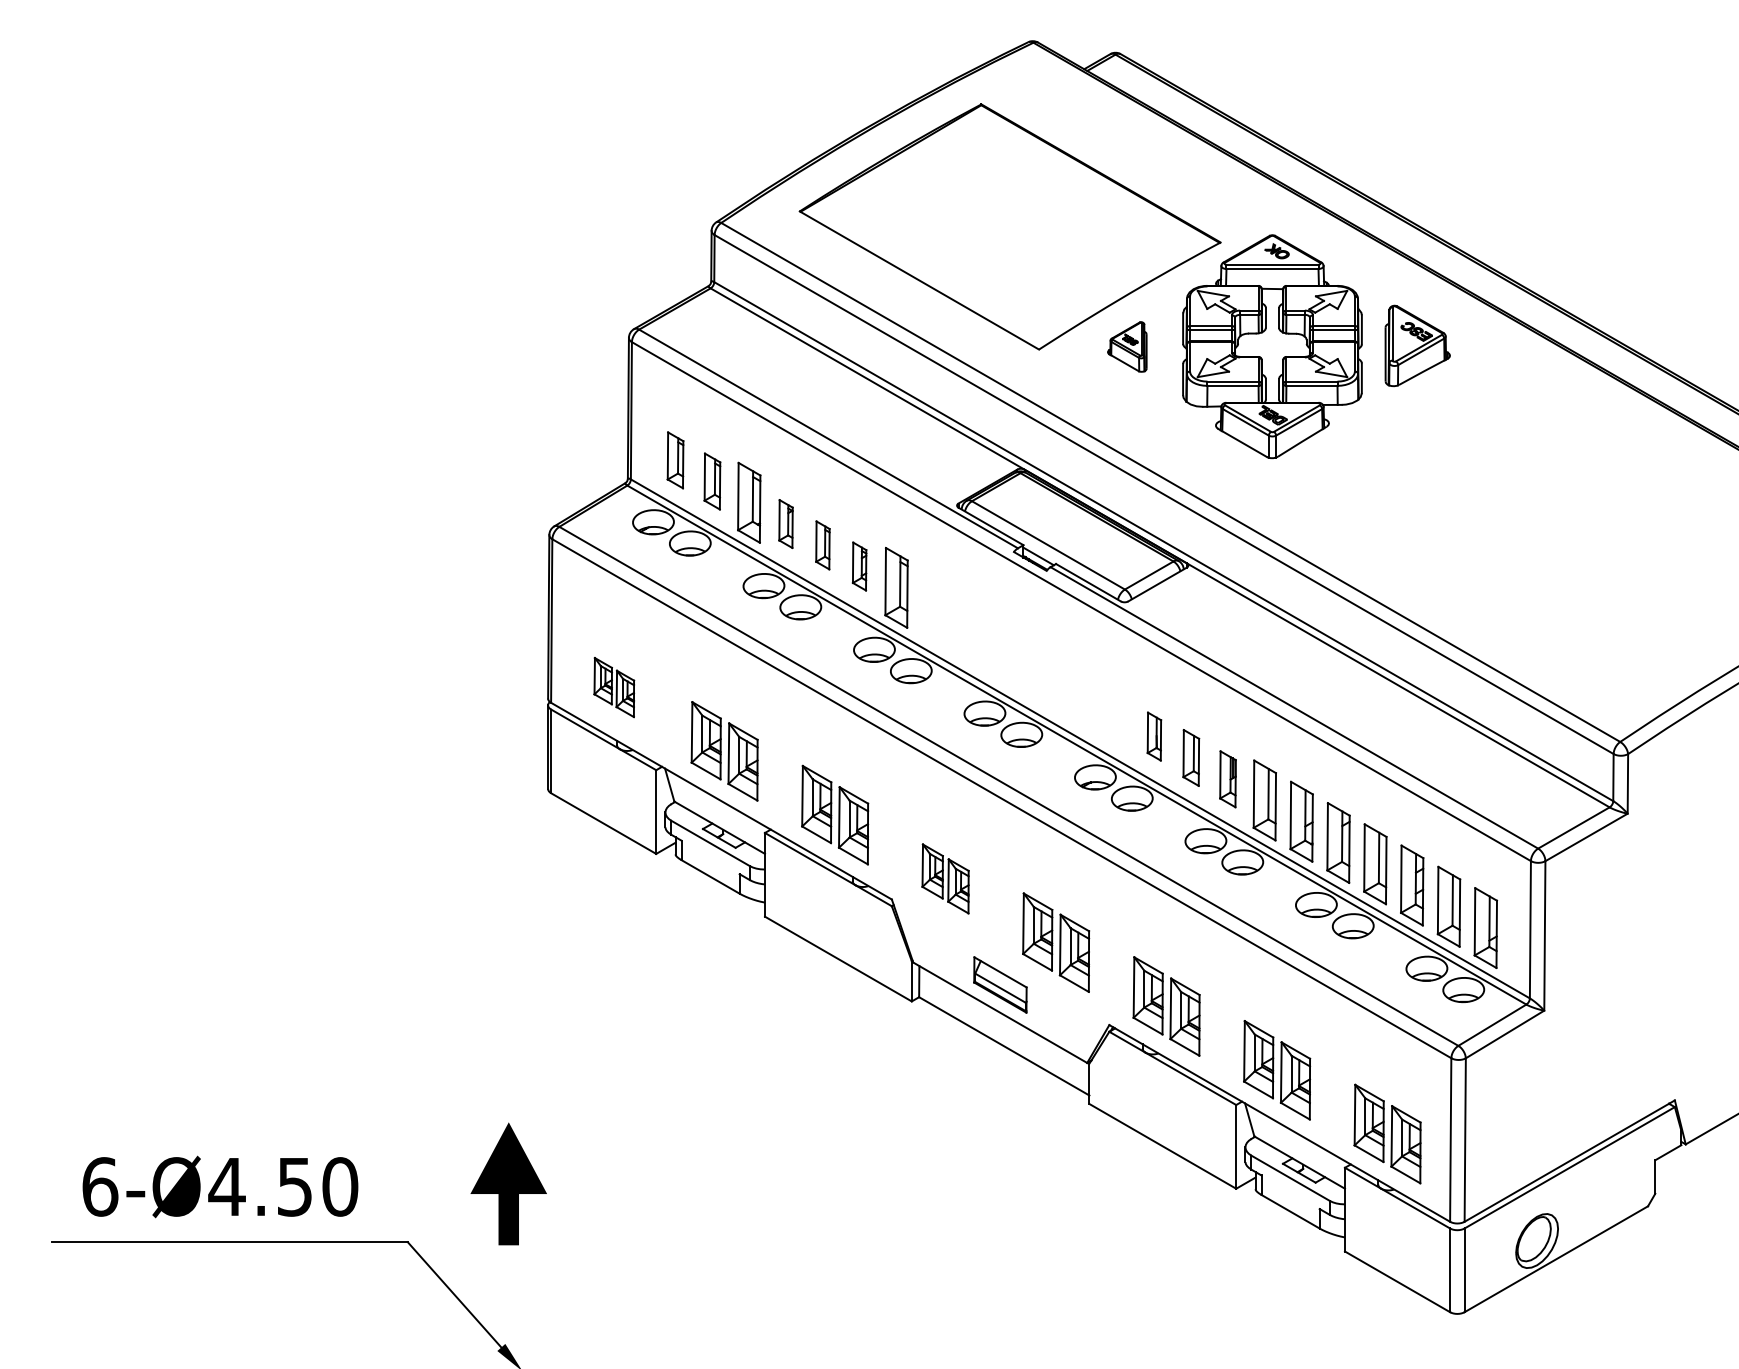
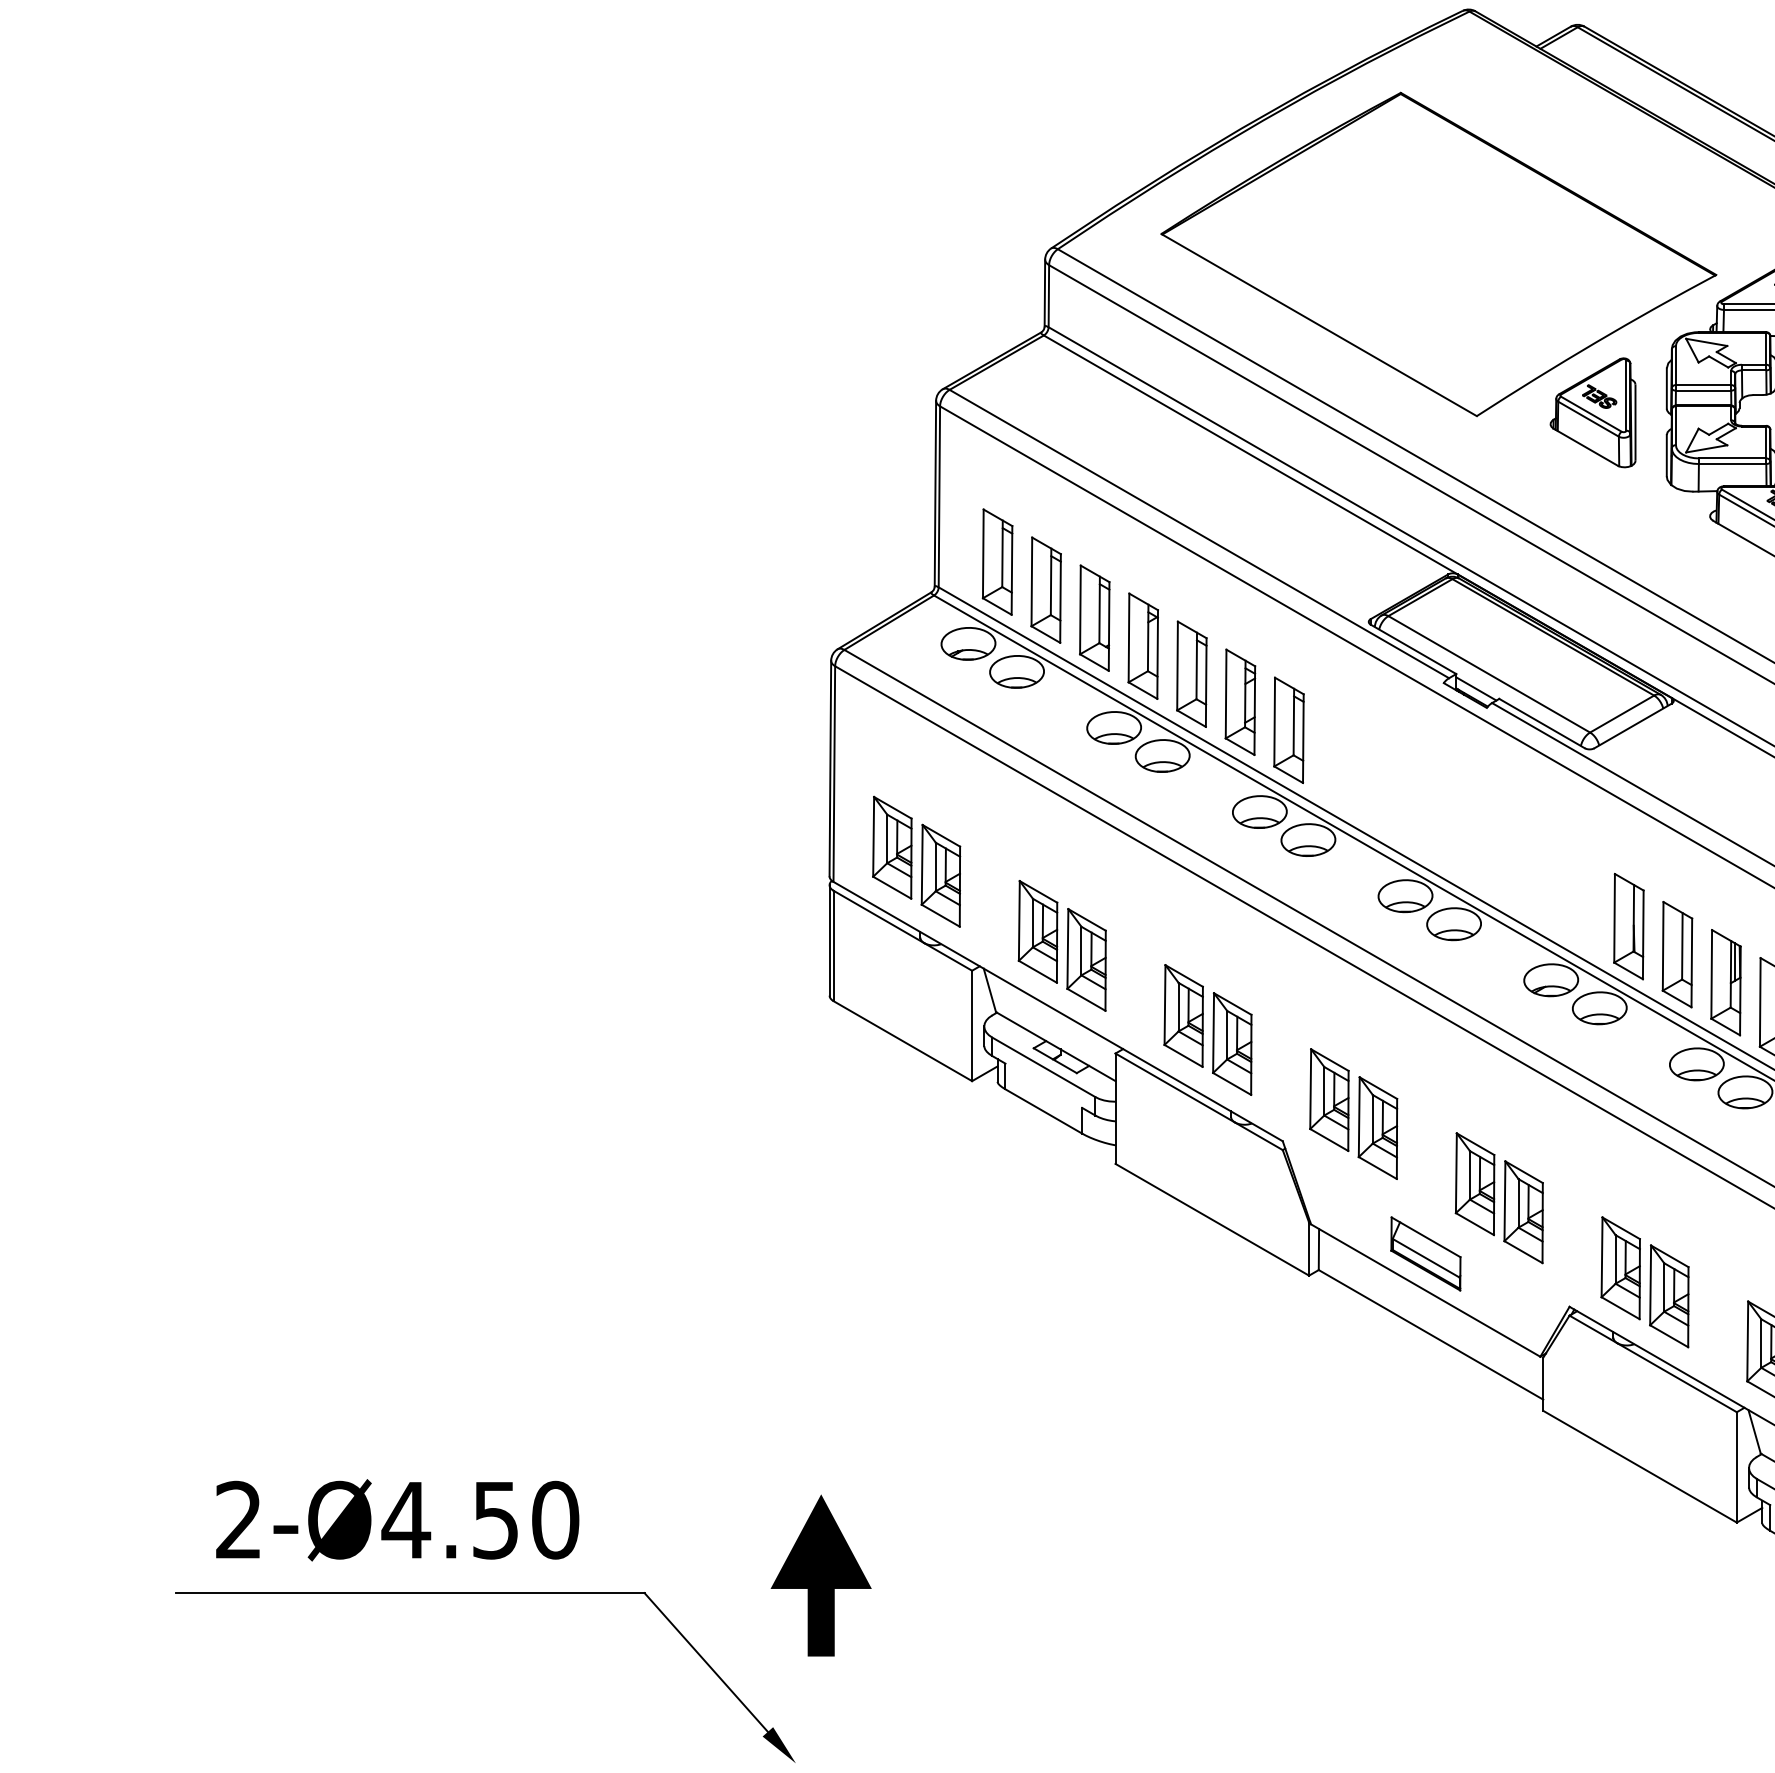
part: (1127, 346) -> (1593, 412), size x1.67
part: (675, 460) -> (997, 562), size x1.43
part: (712, 481) -> (1046, 590), size x1.43
part: (785, 523) -> (1142, 645), size x1.67
part: (822, 545) -> (1191, 674), size x1.67
part: (859, 566) -> (1240, 702), size x1.67
part: (614, 687) -> (917, 861), size x1.67
part: (1154, 736) -> (1629, 926), size x1.67
part: (1191, 757) -> (1677, 954), size x1.43
part: (1227, 779) -> (1725, 983), size x1.43
part: (945, 878) -> (1353, 1113), size x1.43
part: (508, 1183) -> (820, 1575), moved
text: (100, 1186) -> (239, 1519), 6-Ø4.50 -> 2-Ø4.50

